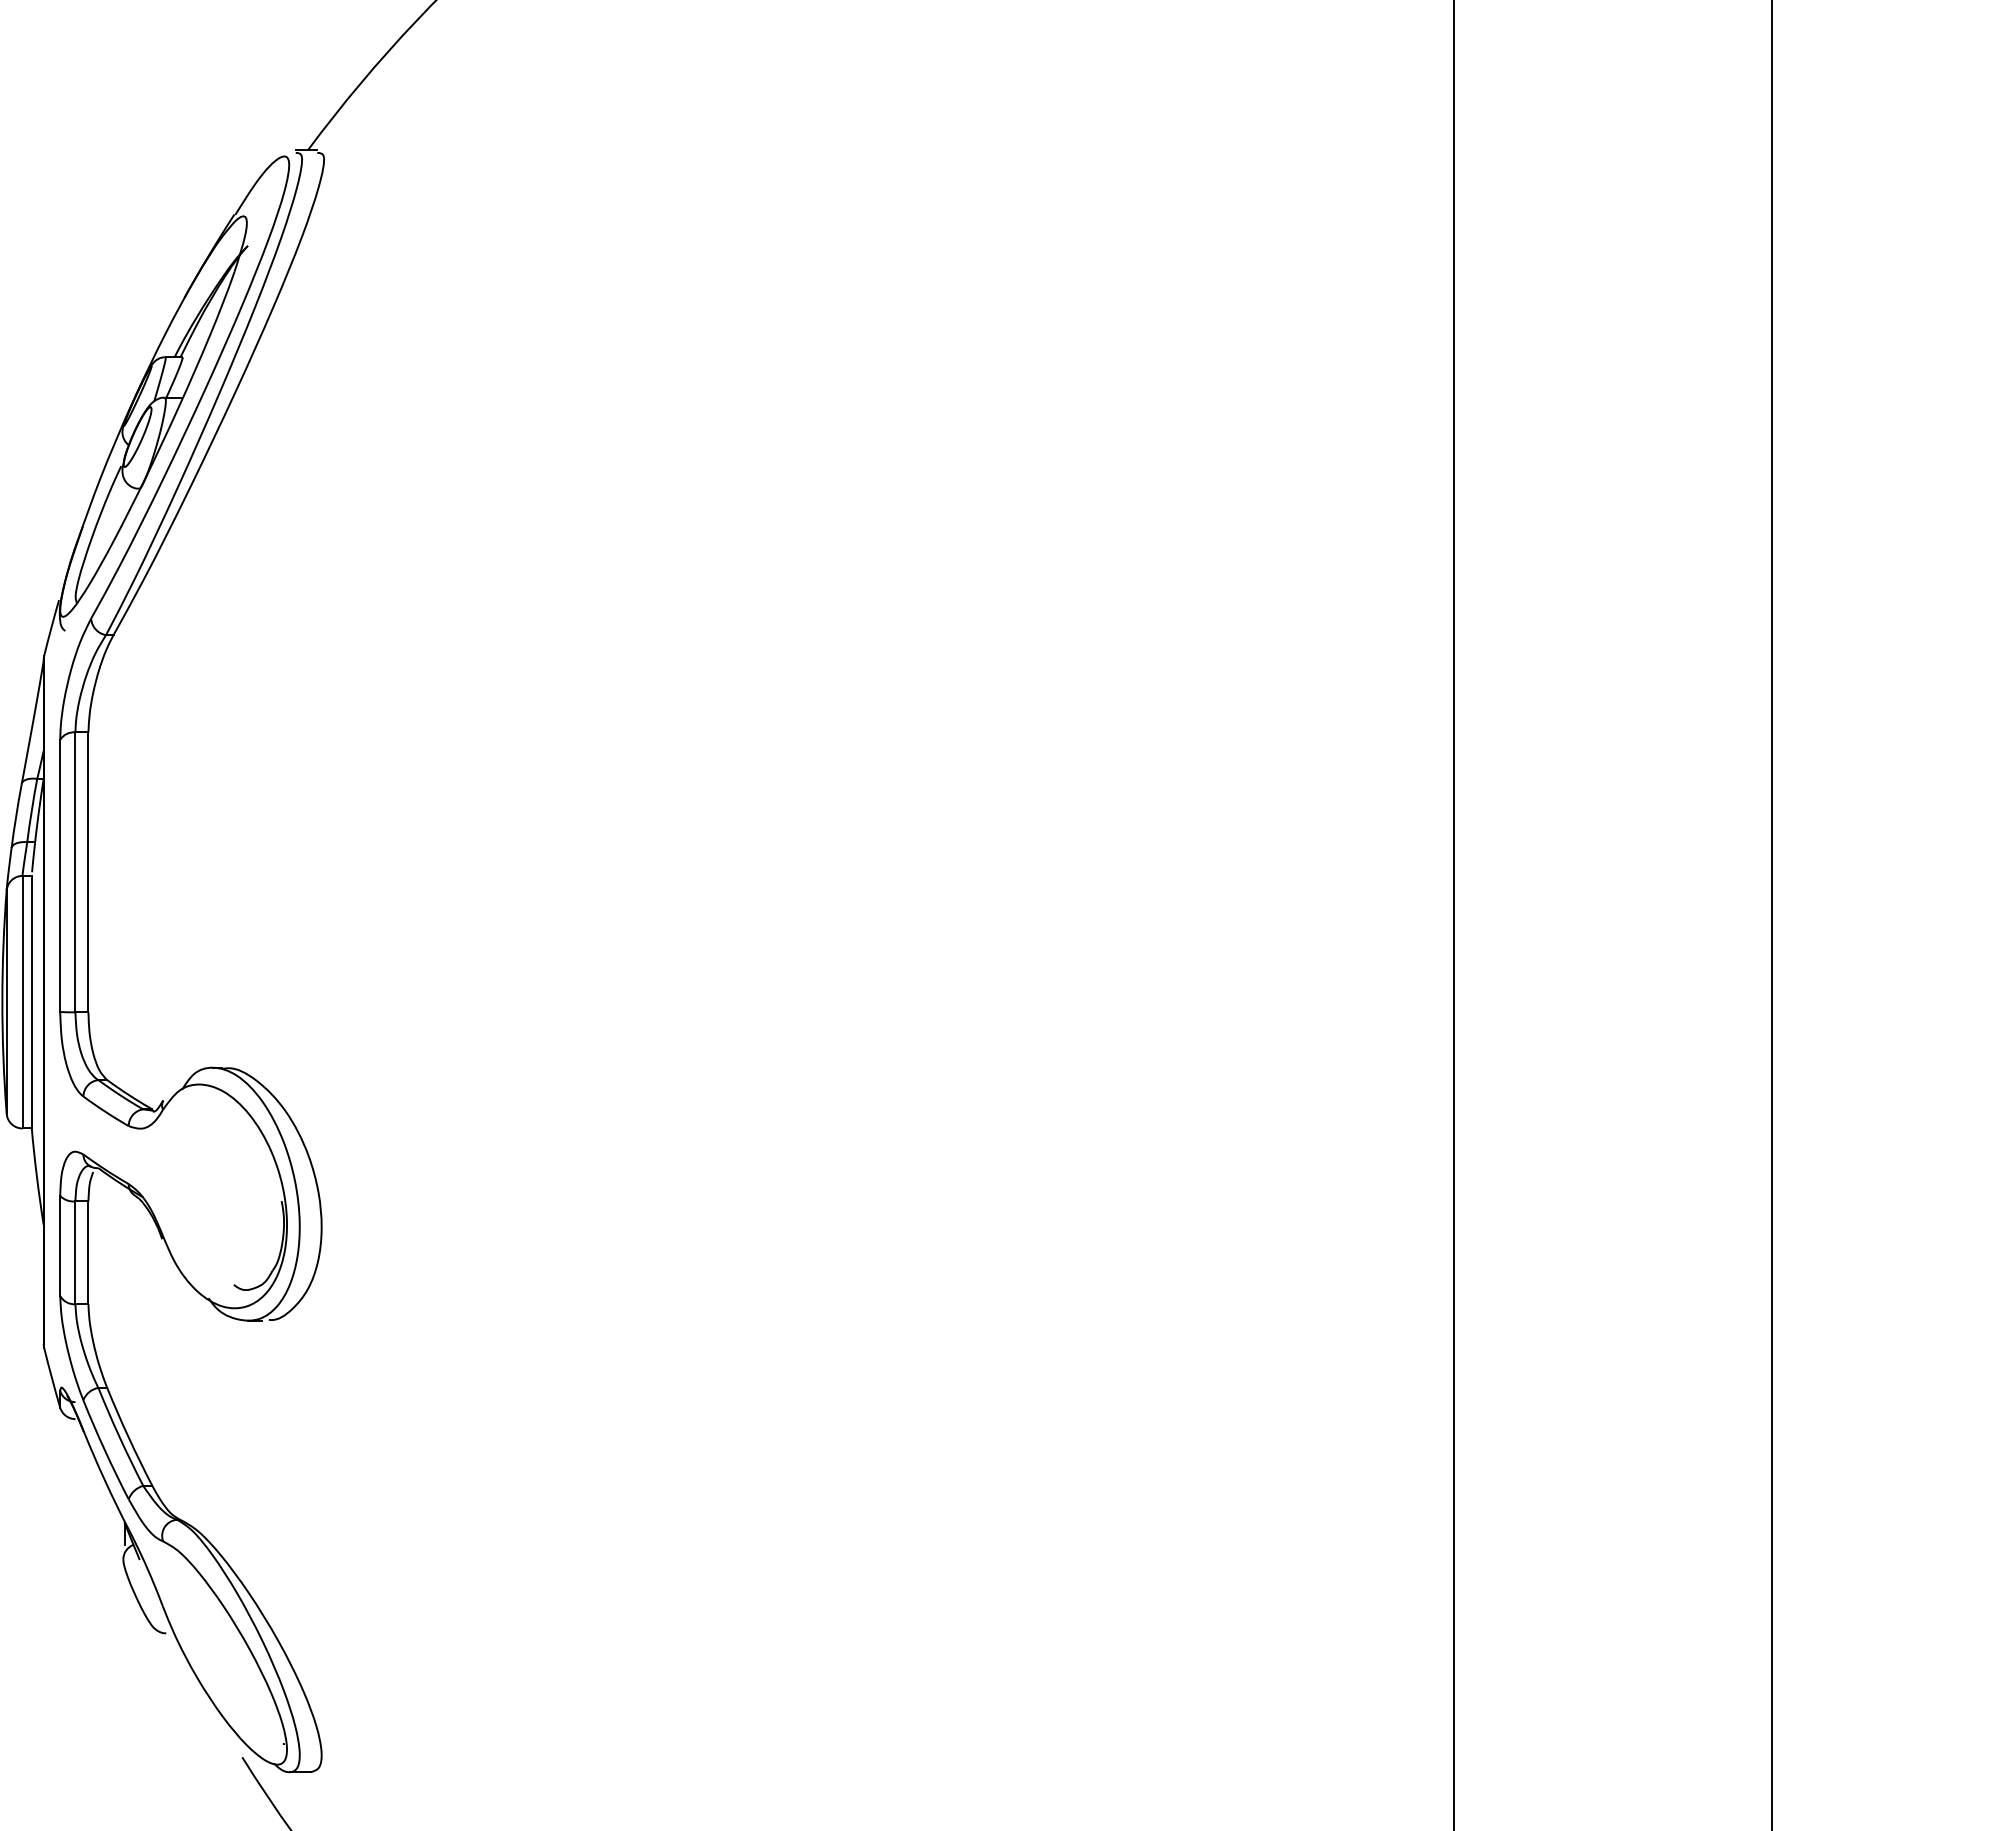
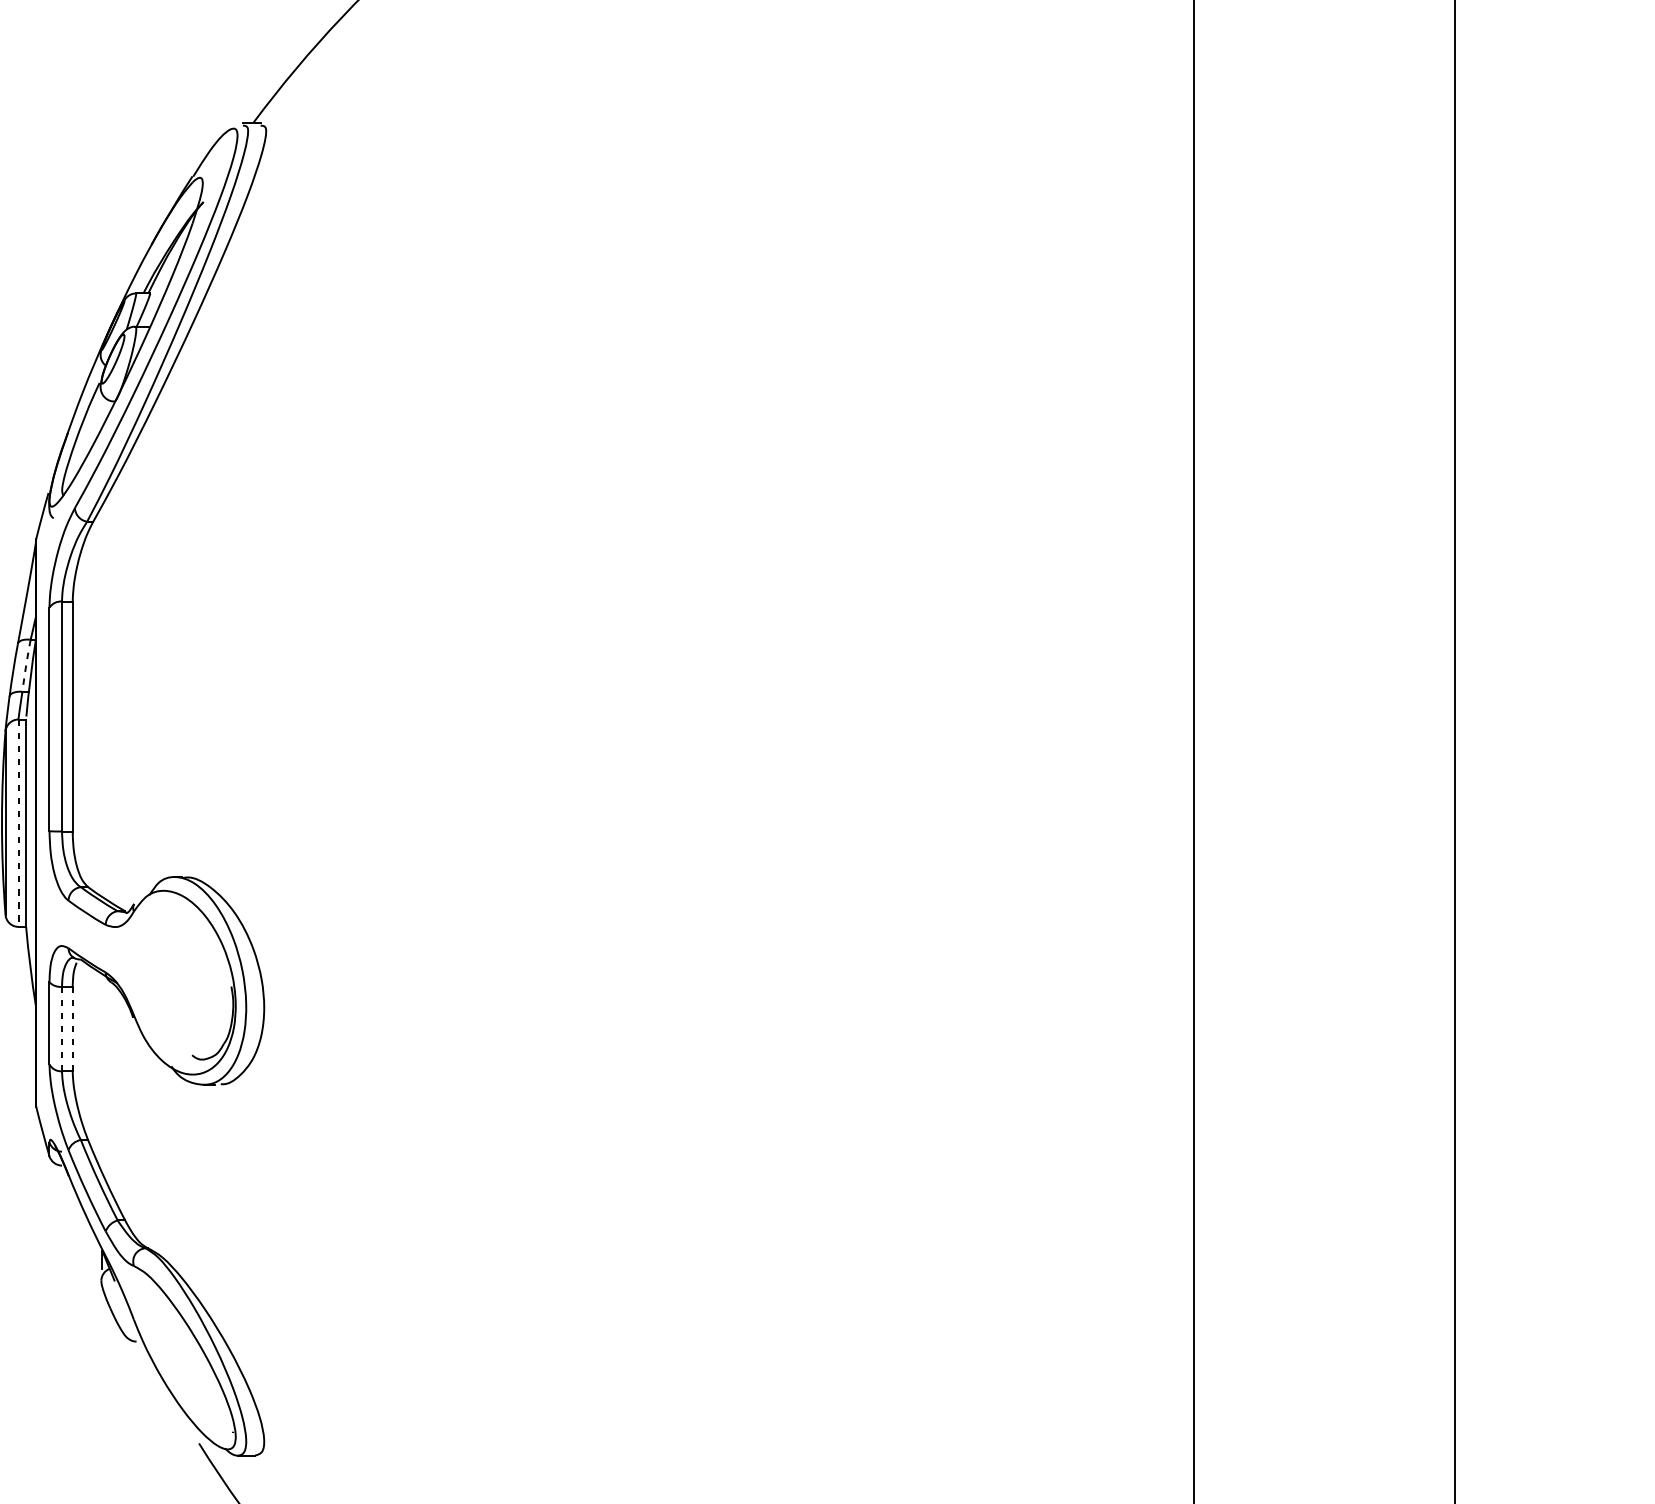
arc: (31, 810) -> (25, 665), solid -> dashed
line: (22, 1002) -> (18, 823), solid -> dashed
line: (75, 1253) -> (62, 1029), solid -> dashed
line: (88, 1253) -> (72, 1029), solid -> dashed

